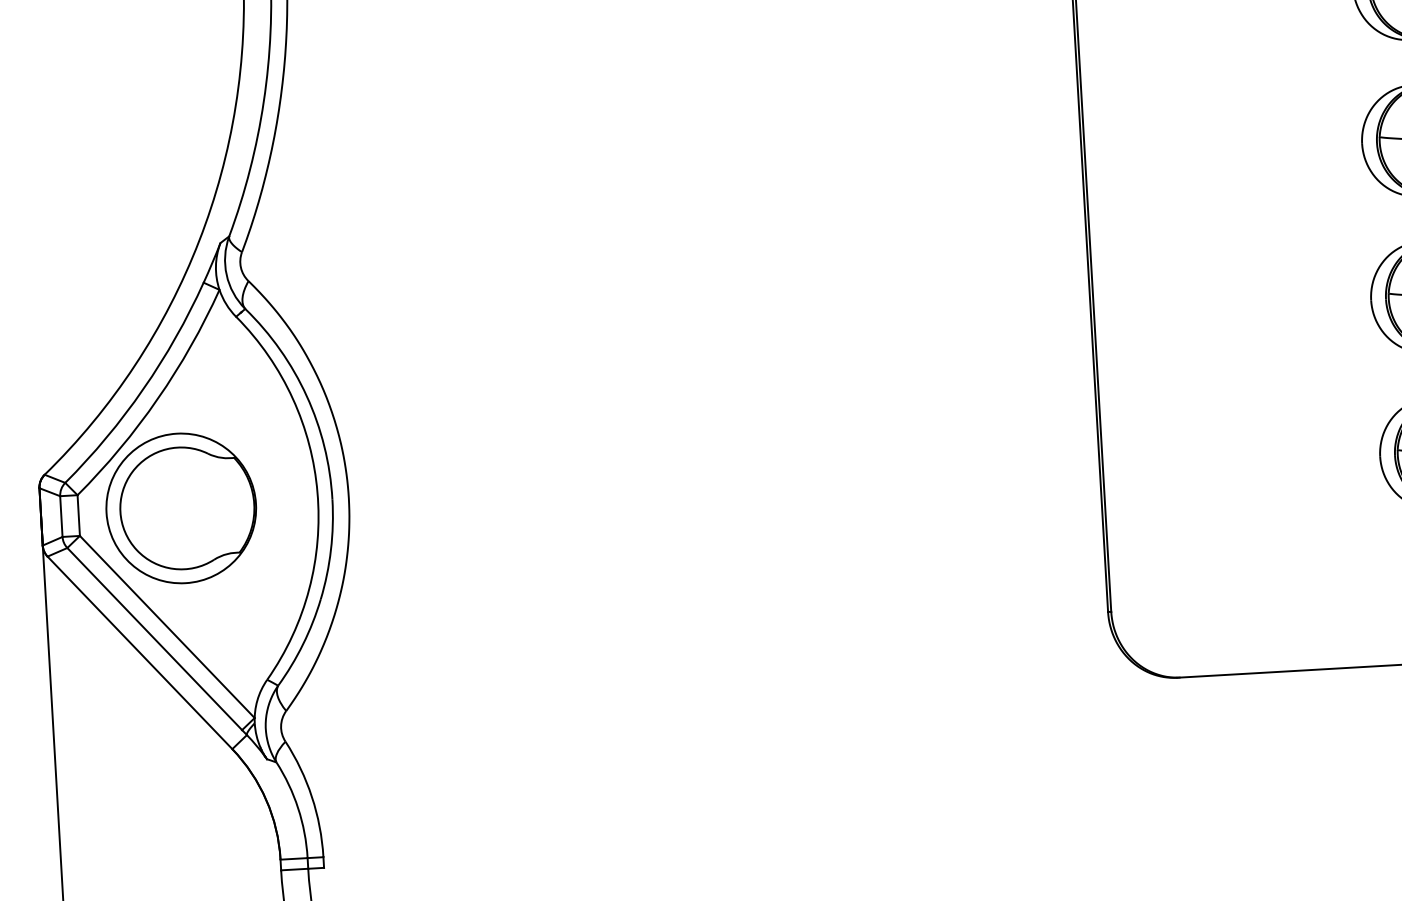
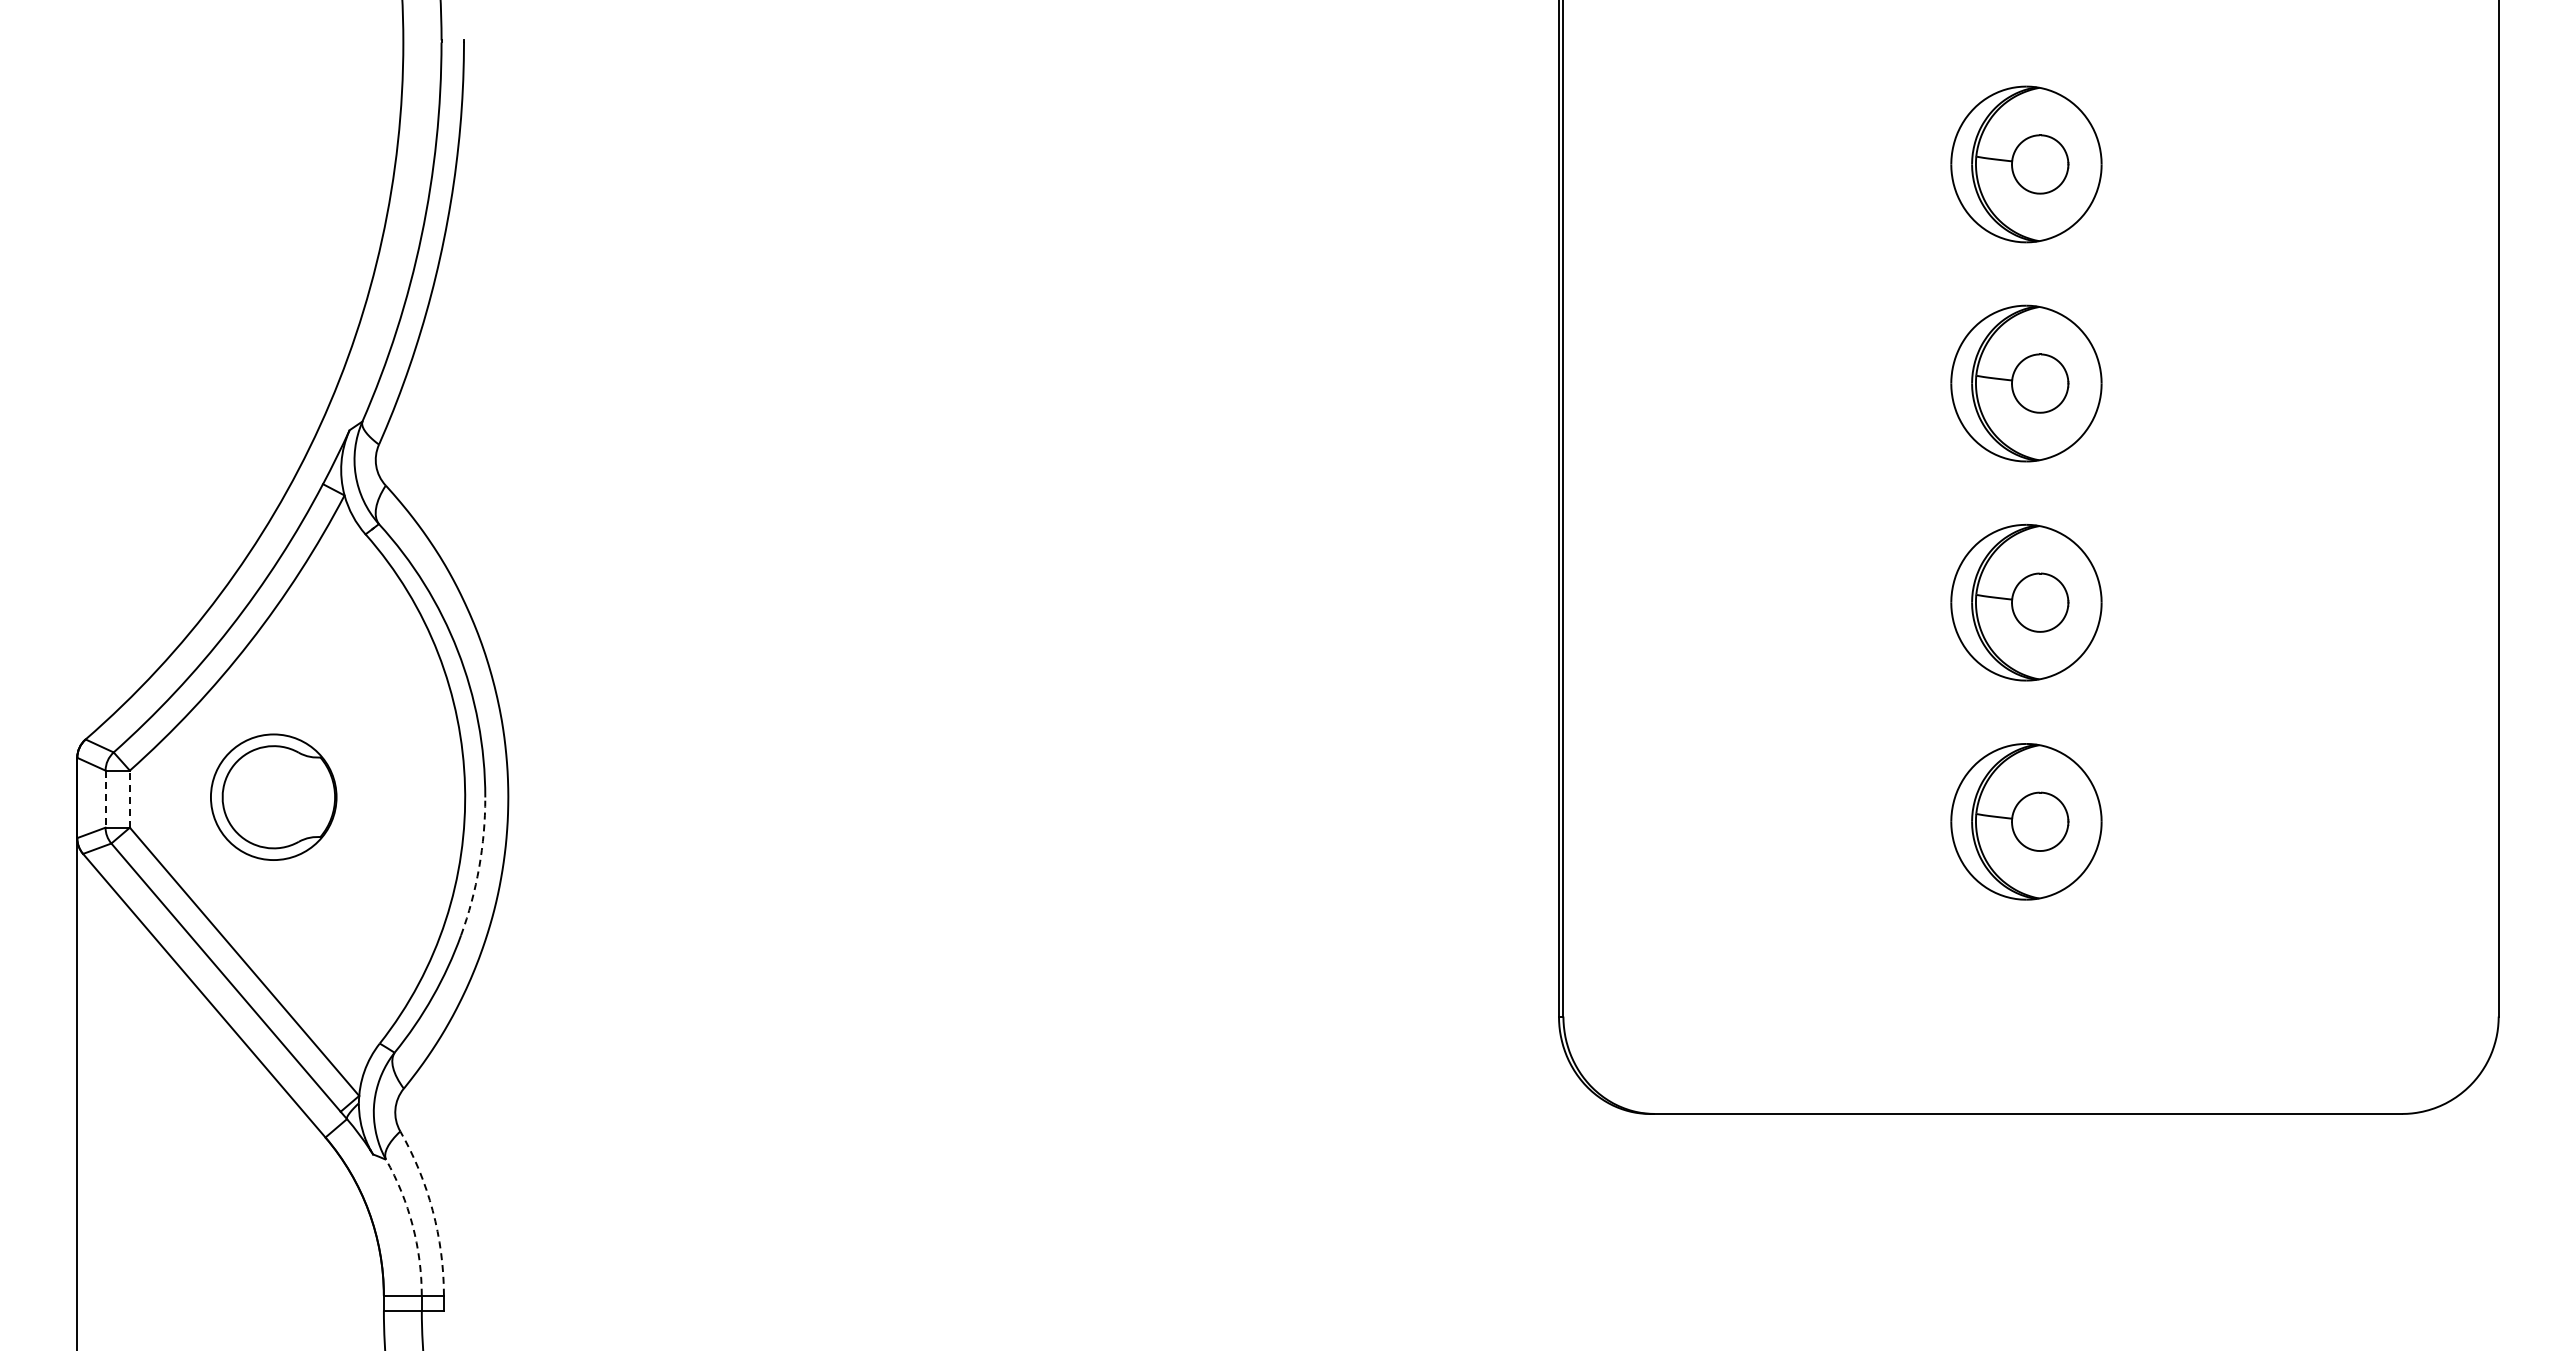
part: (181, 507) -> (273, 796), size x0.6
line: (78, 515) -> (129, 799), solid -> dashed
line: (61, 516) -> (105, 799), solid -> dashed
arc: (331, 549) -> (479, 867), solid -> dashed
arc: (311, 796) -> (432, 1210), solid -> dashed
arc: (298, 808) -> (412, 1225), solid -> dashed

